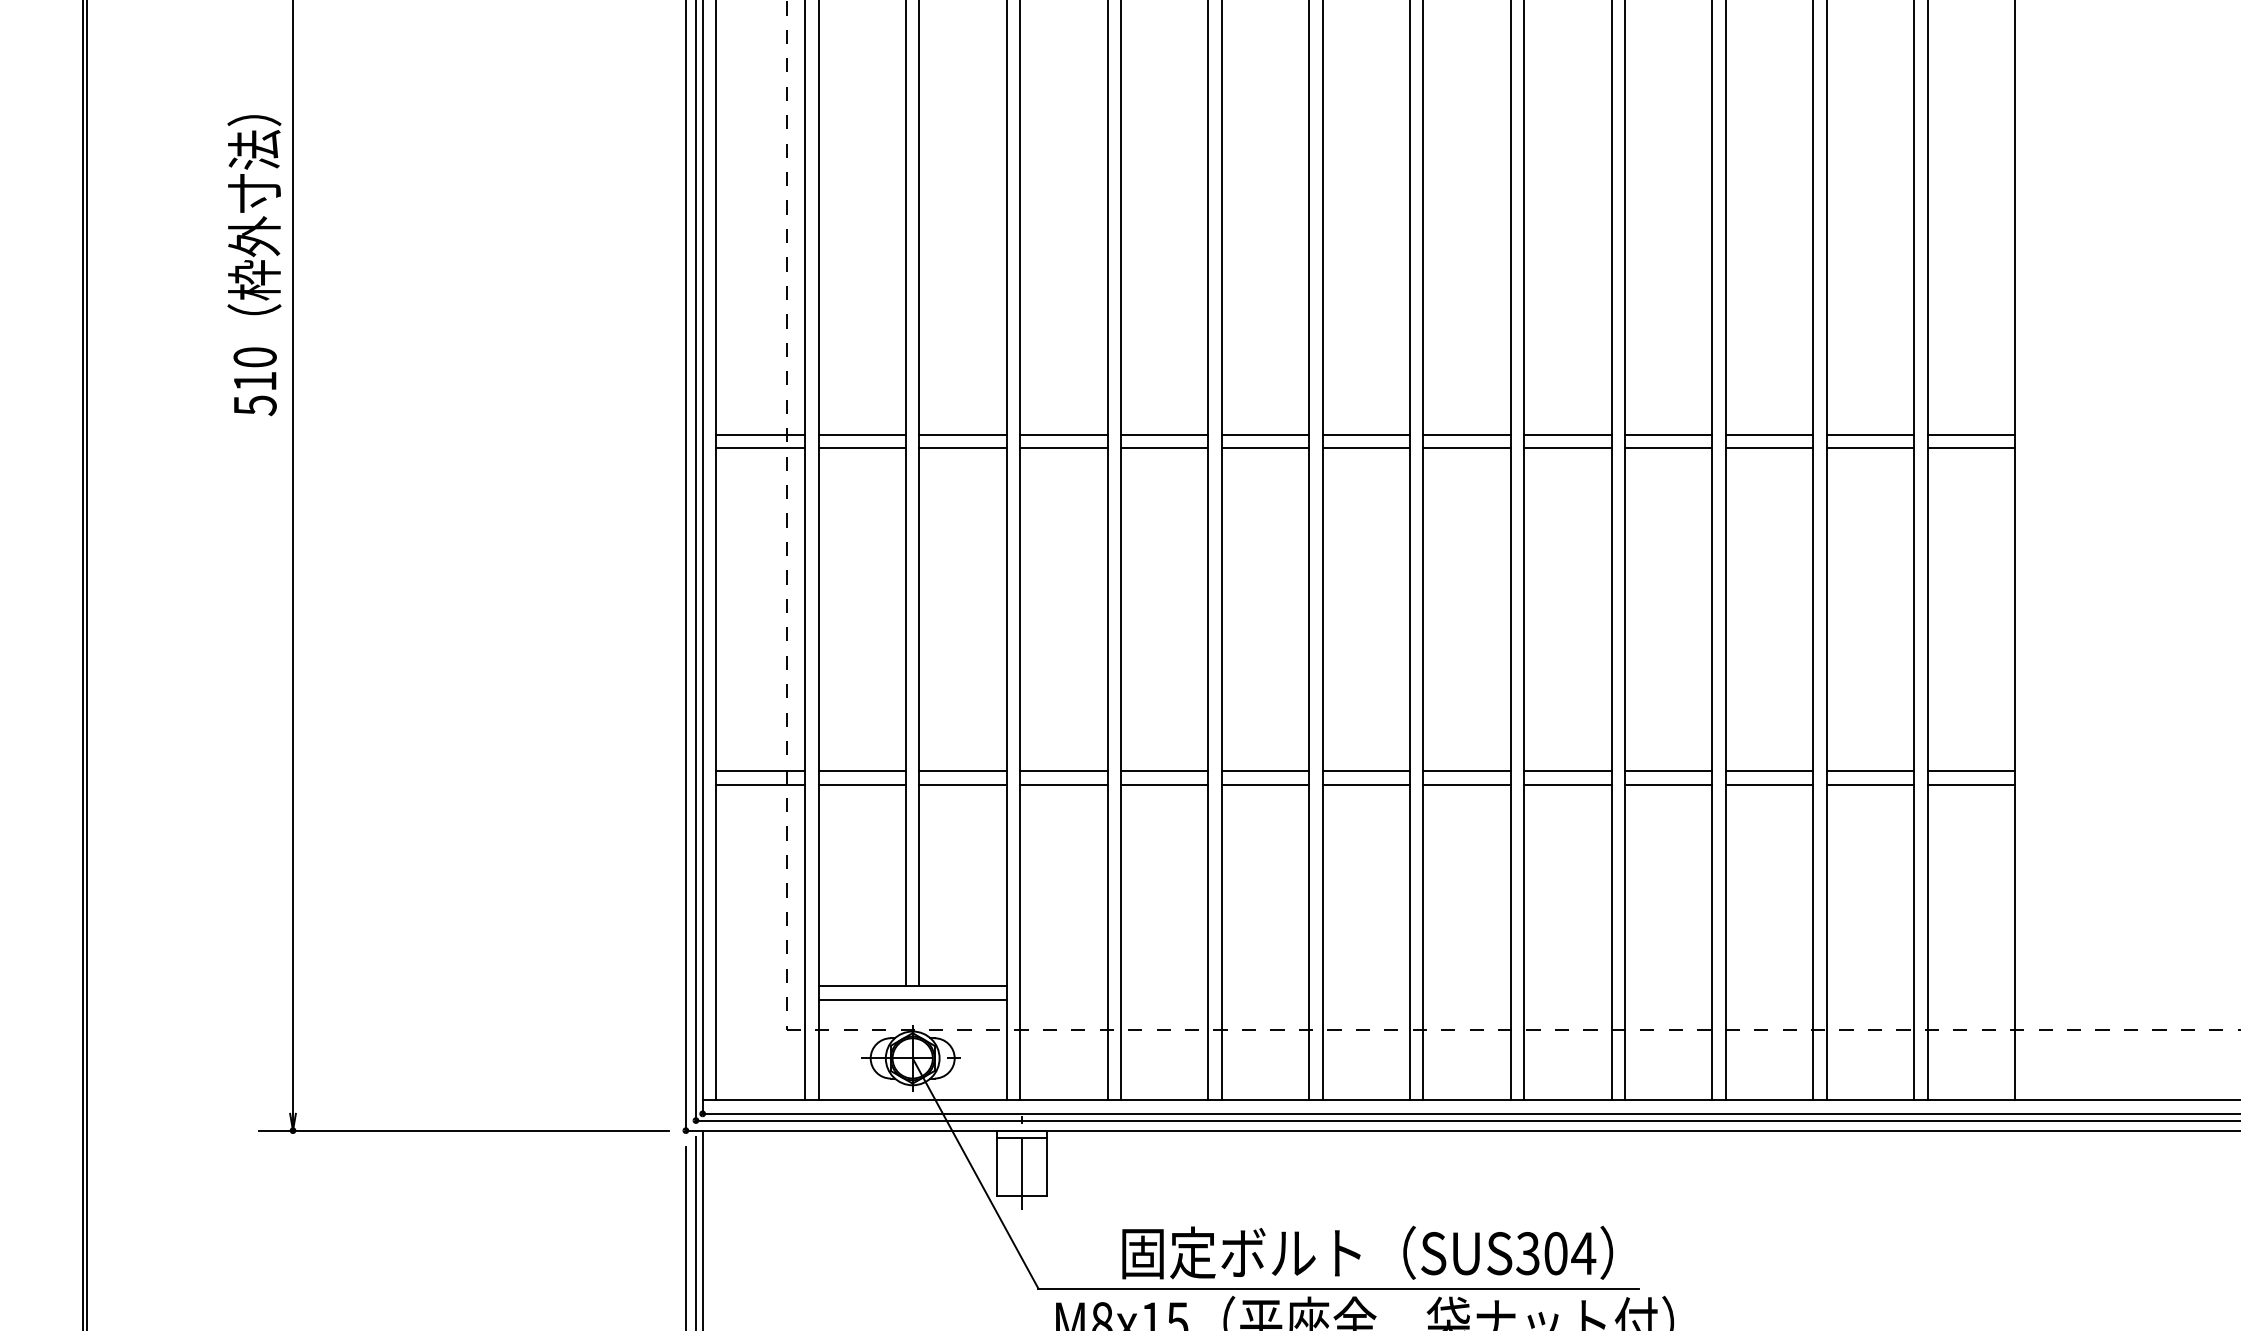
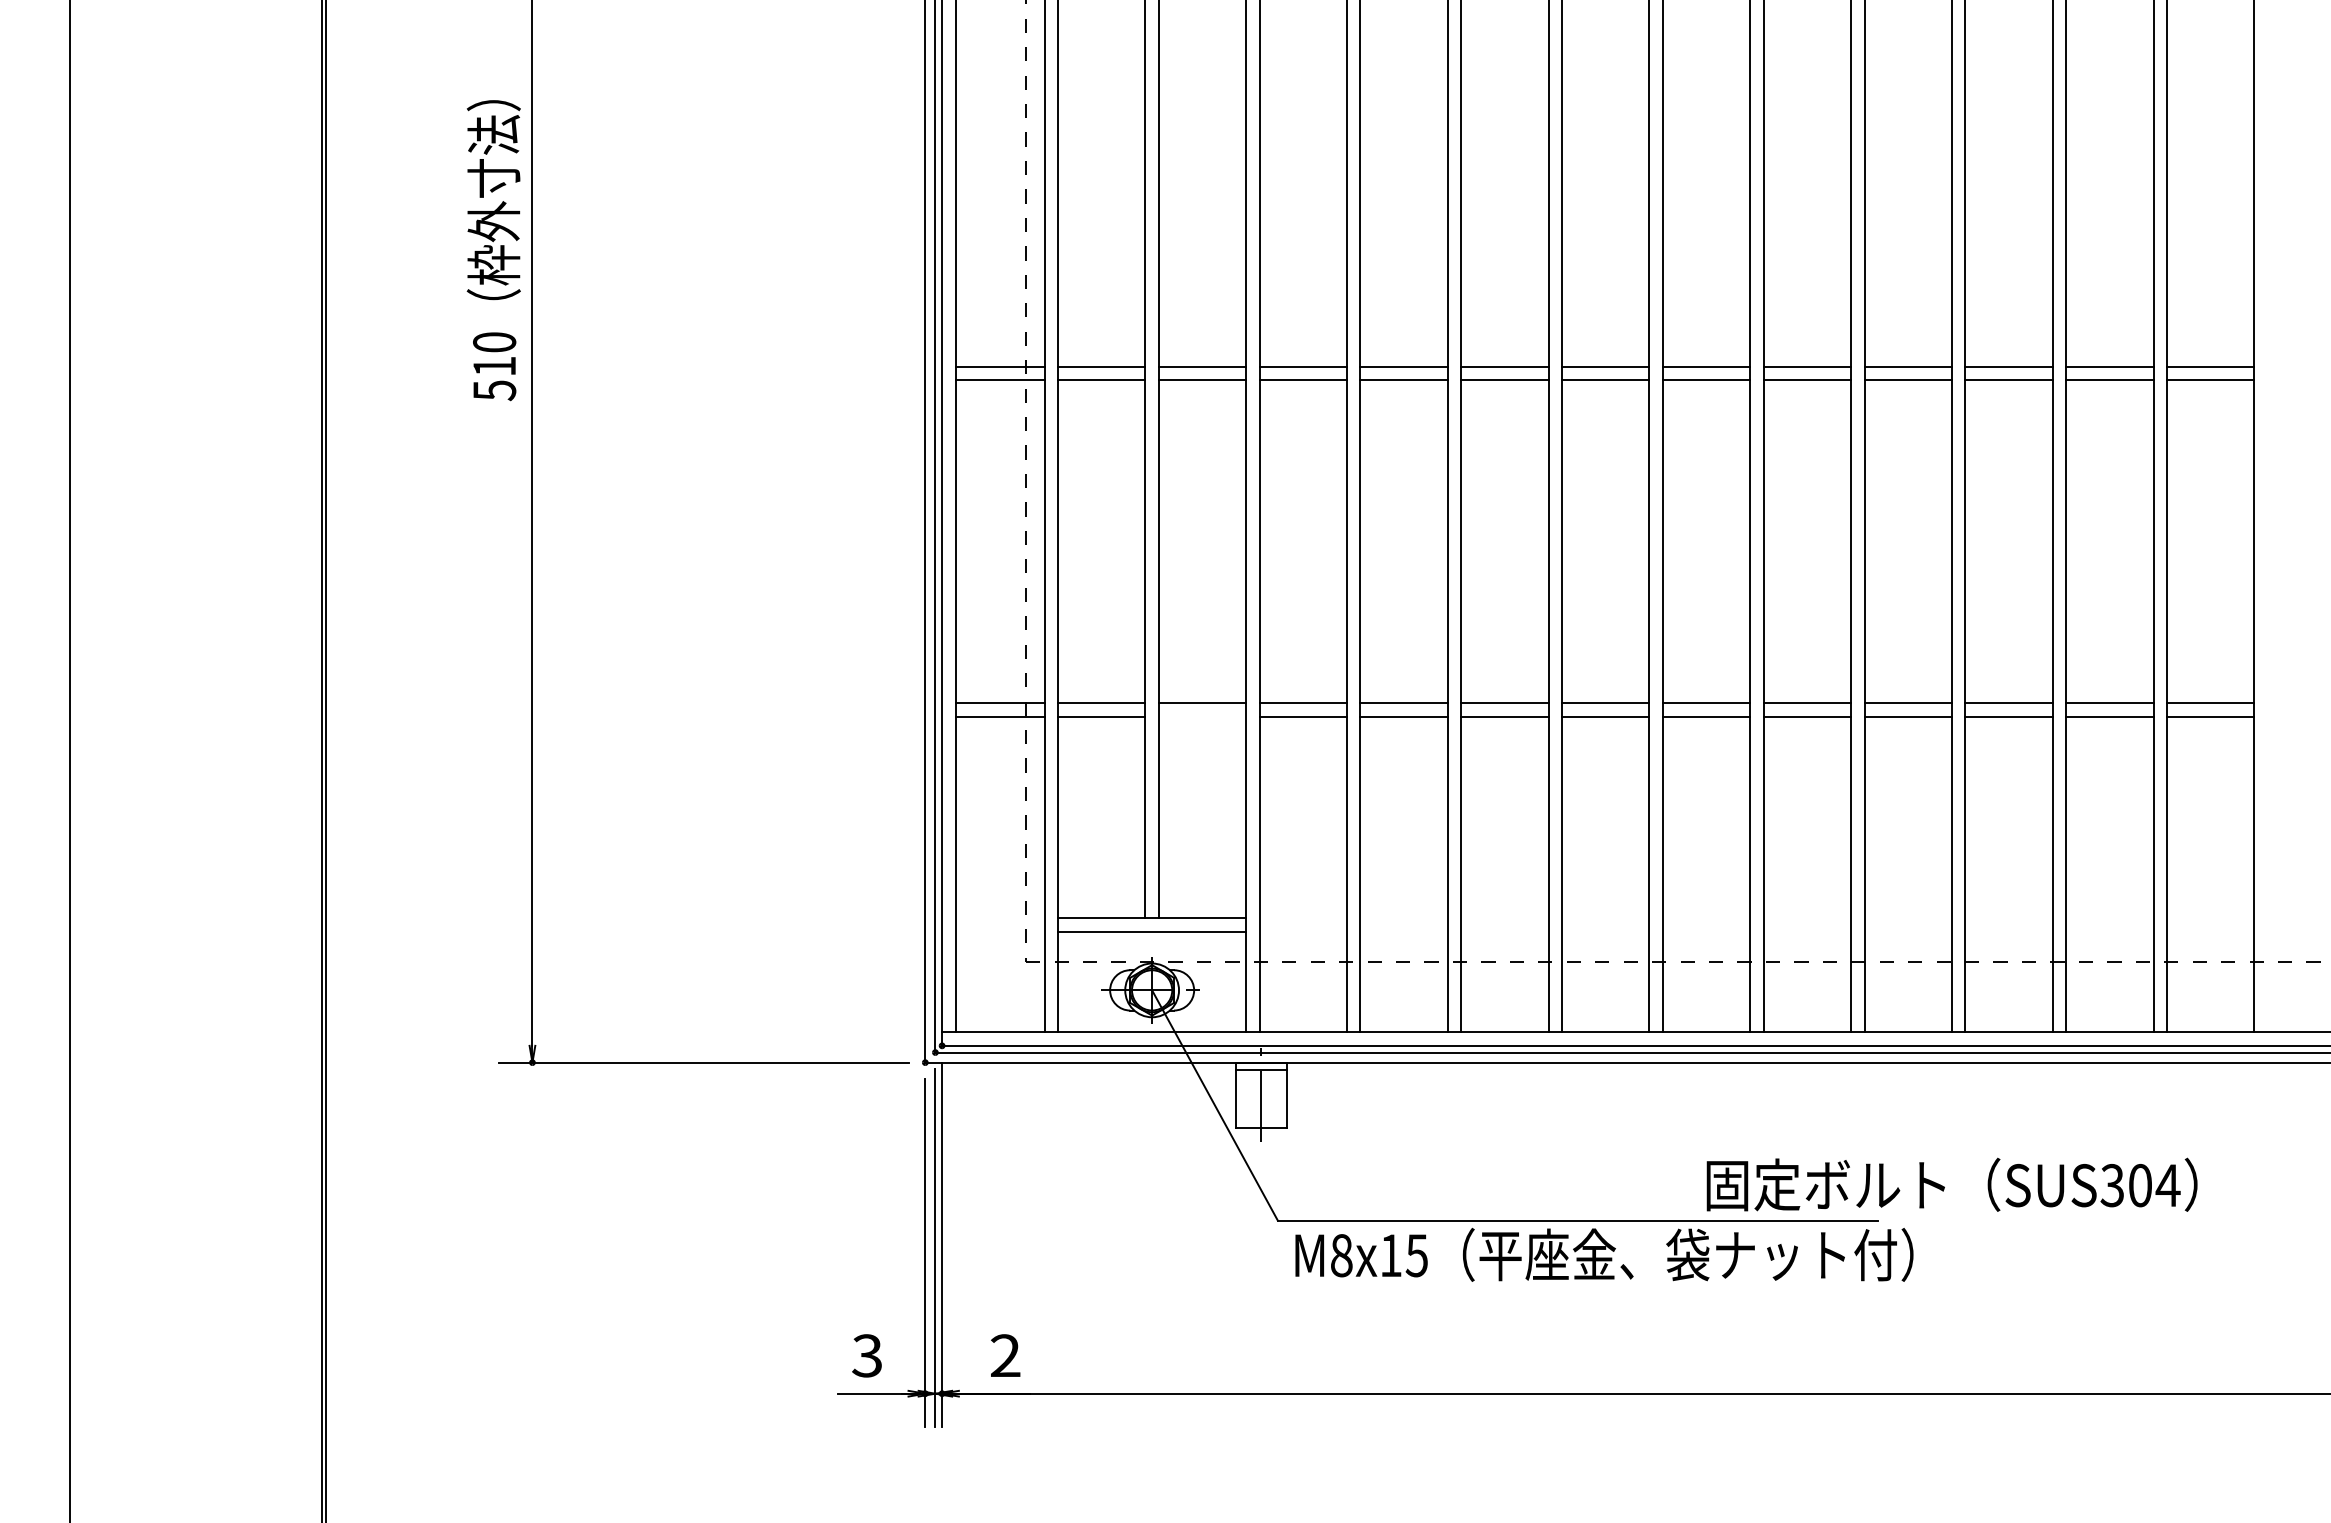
text: (254, 265) -> (493, 250), moved
line: (963, 784) -> (1202, 716), removed
text: (1367, 1252) -> (1951, 1184), moved

